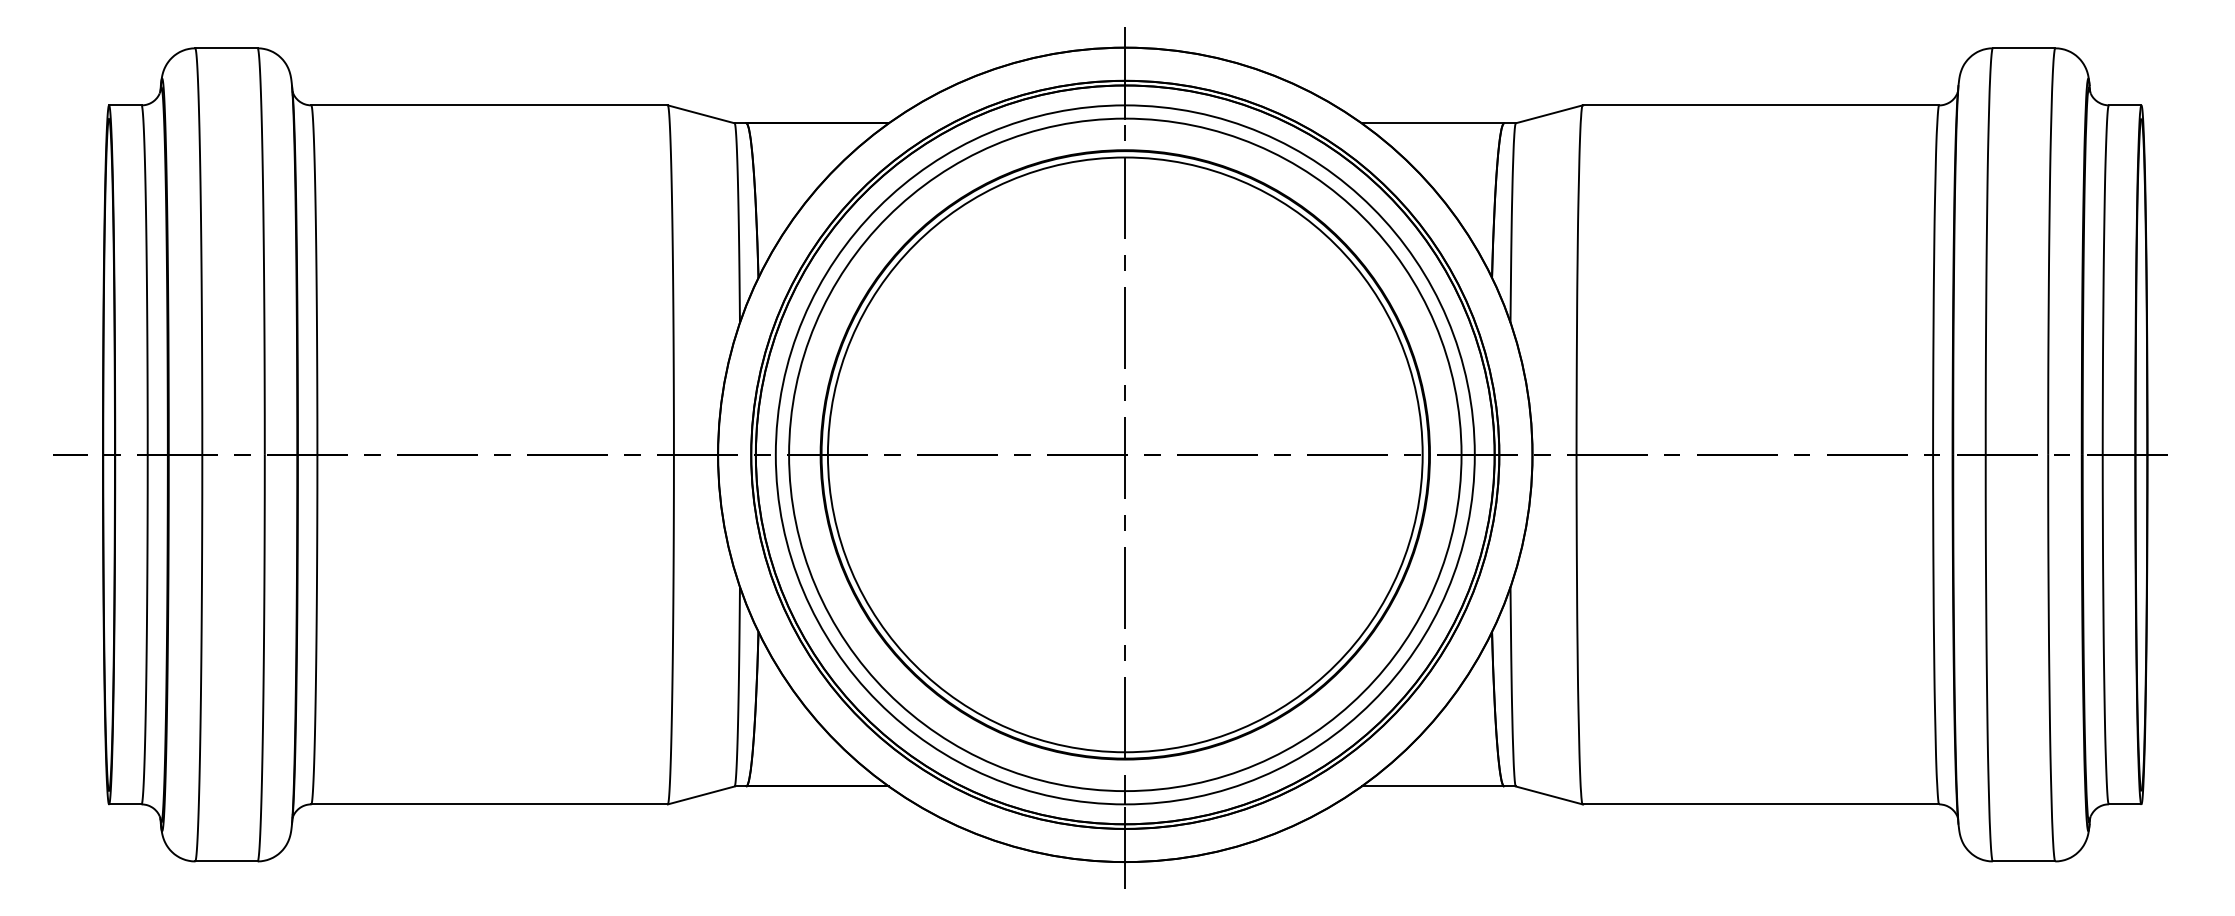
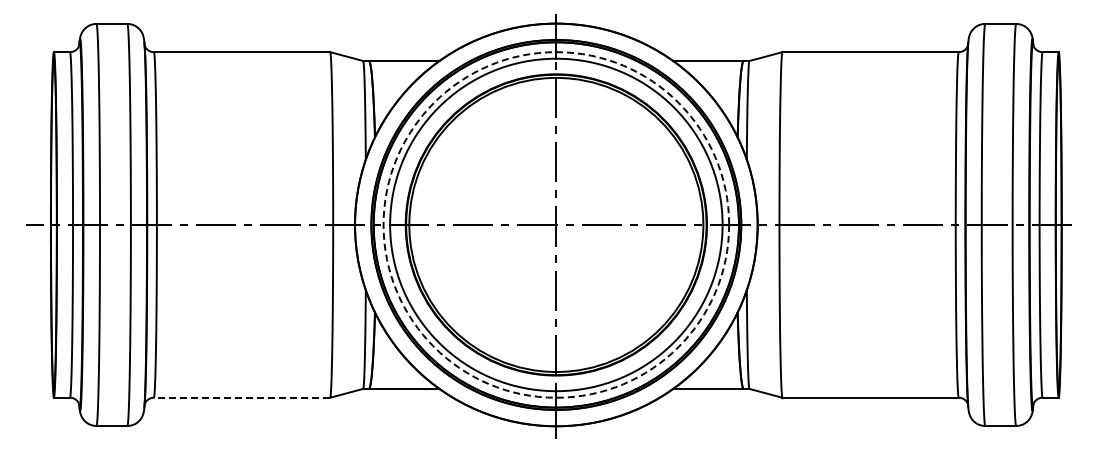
circle: (1125, 453) -> (556, 224), solid -> dashed
line: (488, 803) -> (241, 397), solid -> dashed

